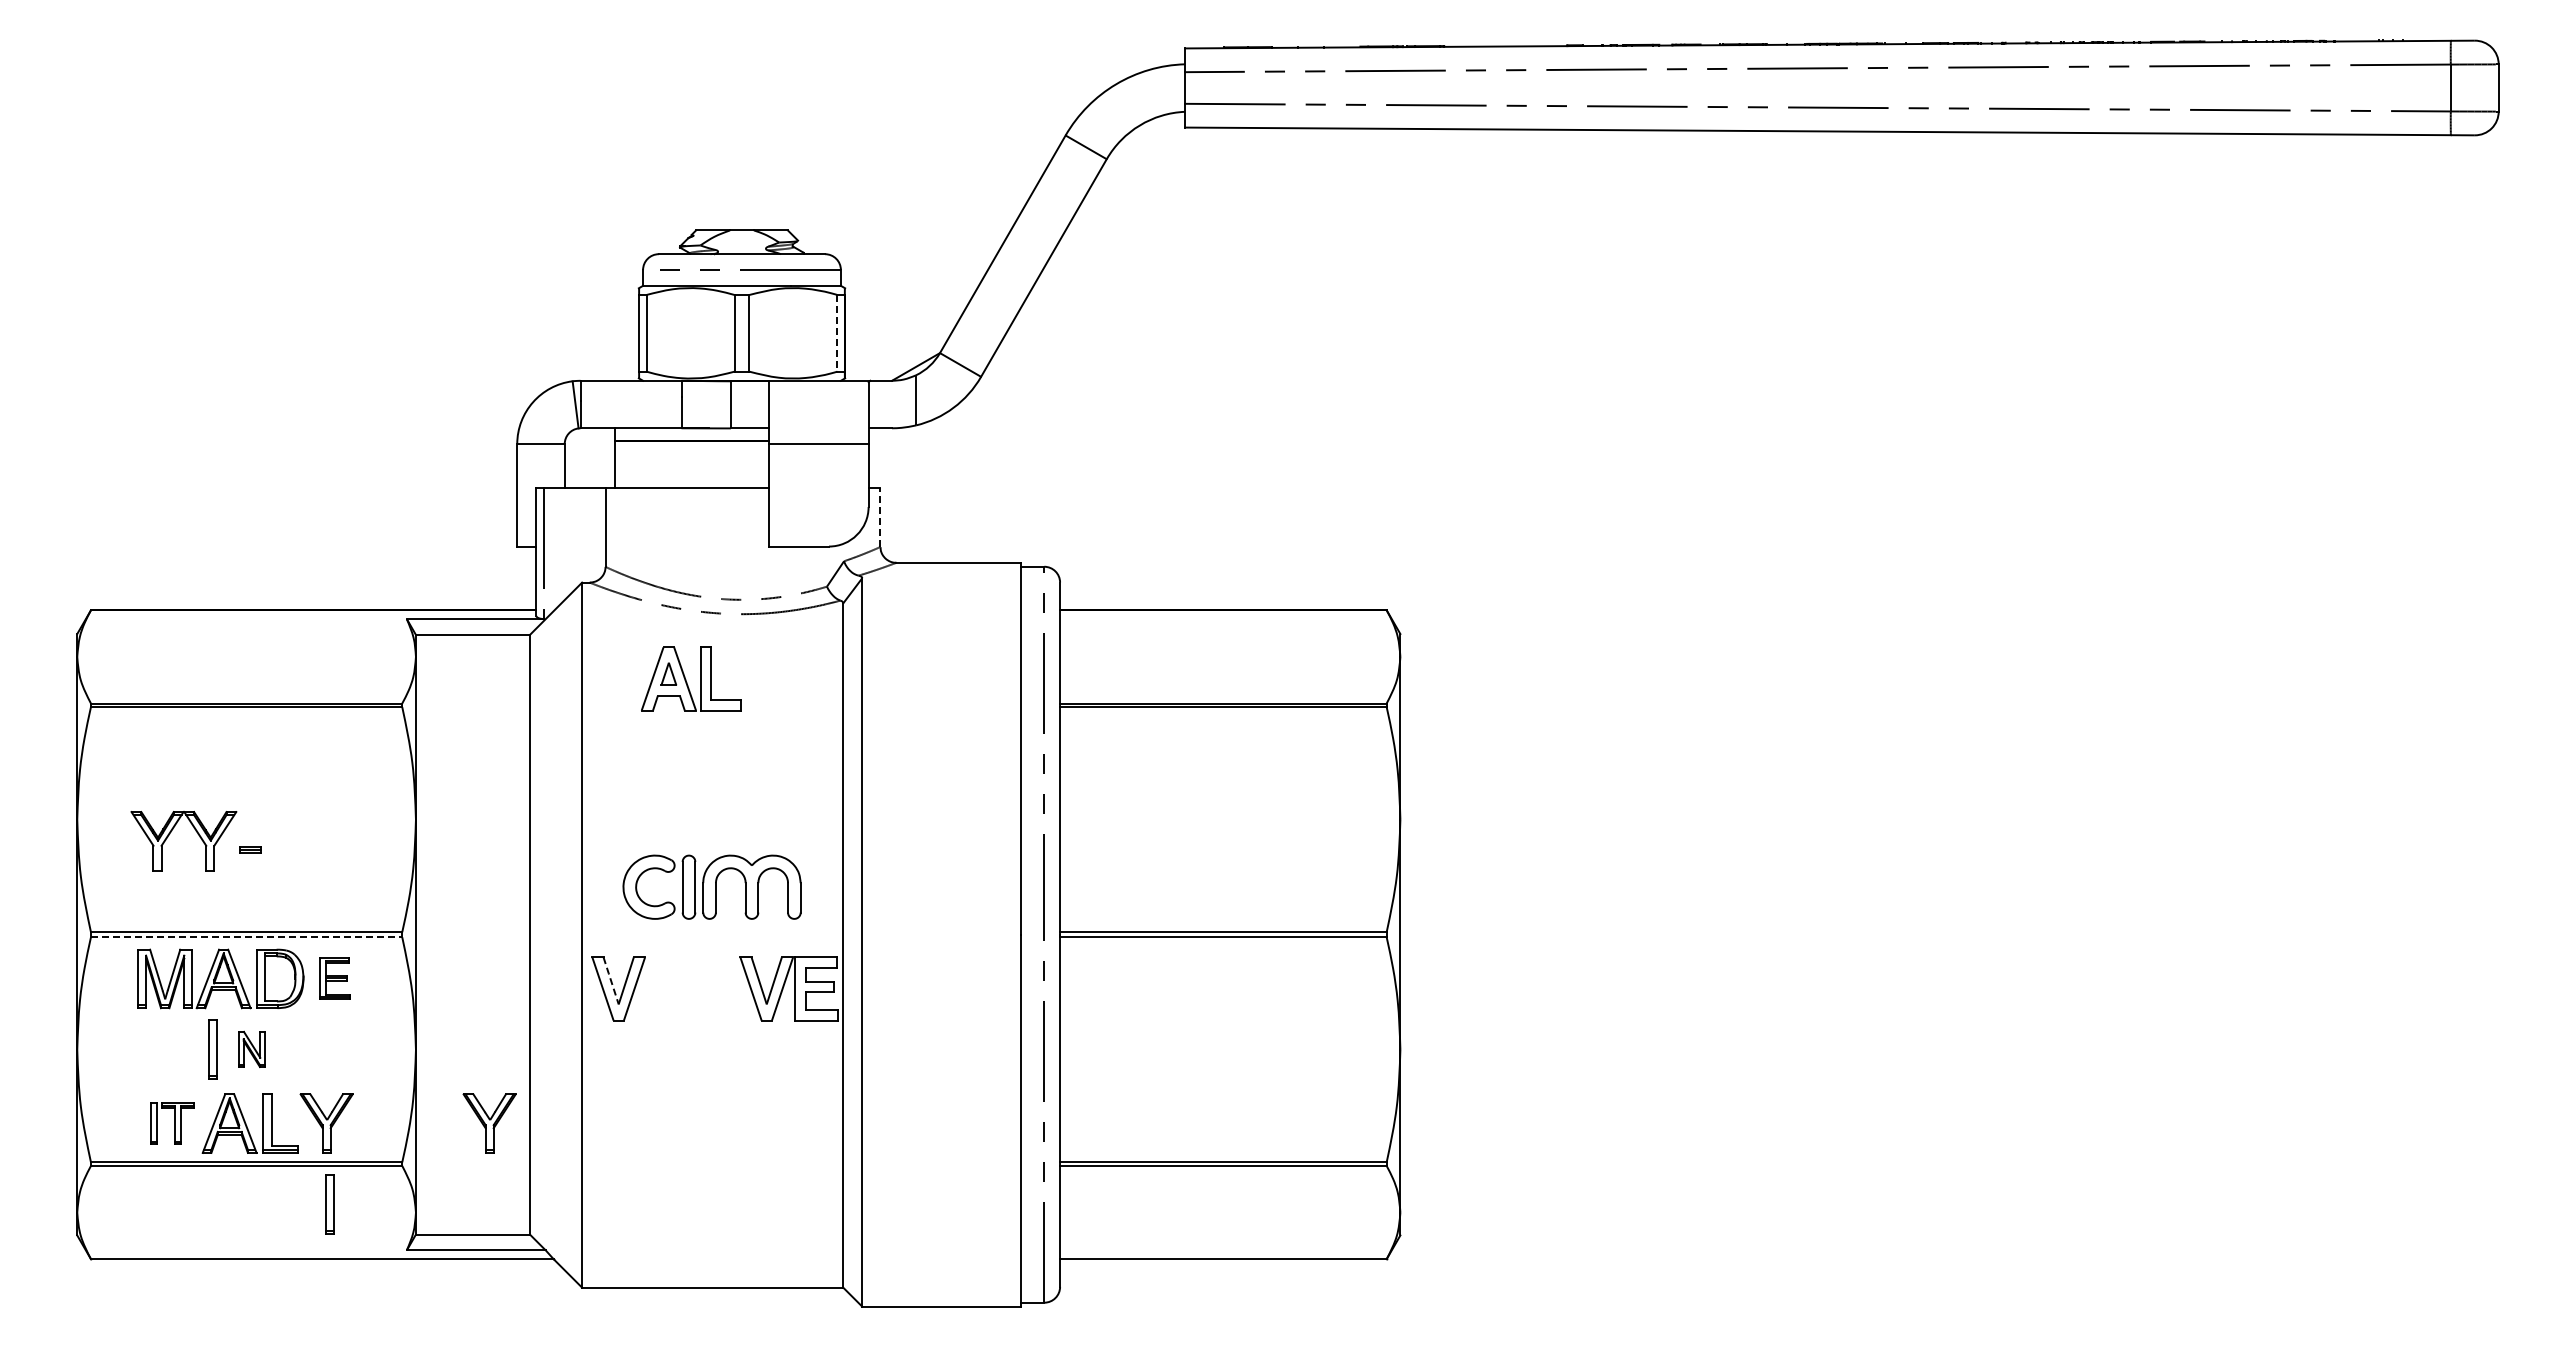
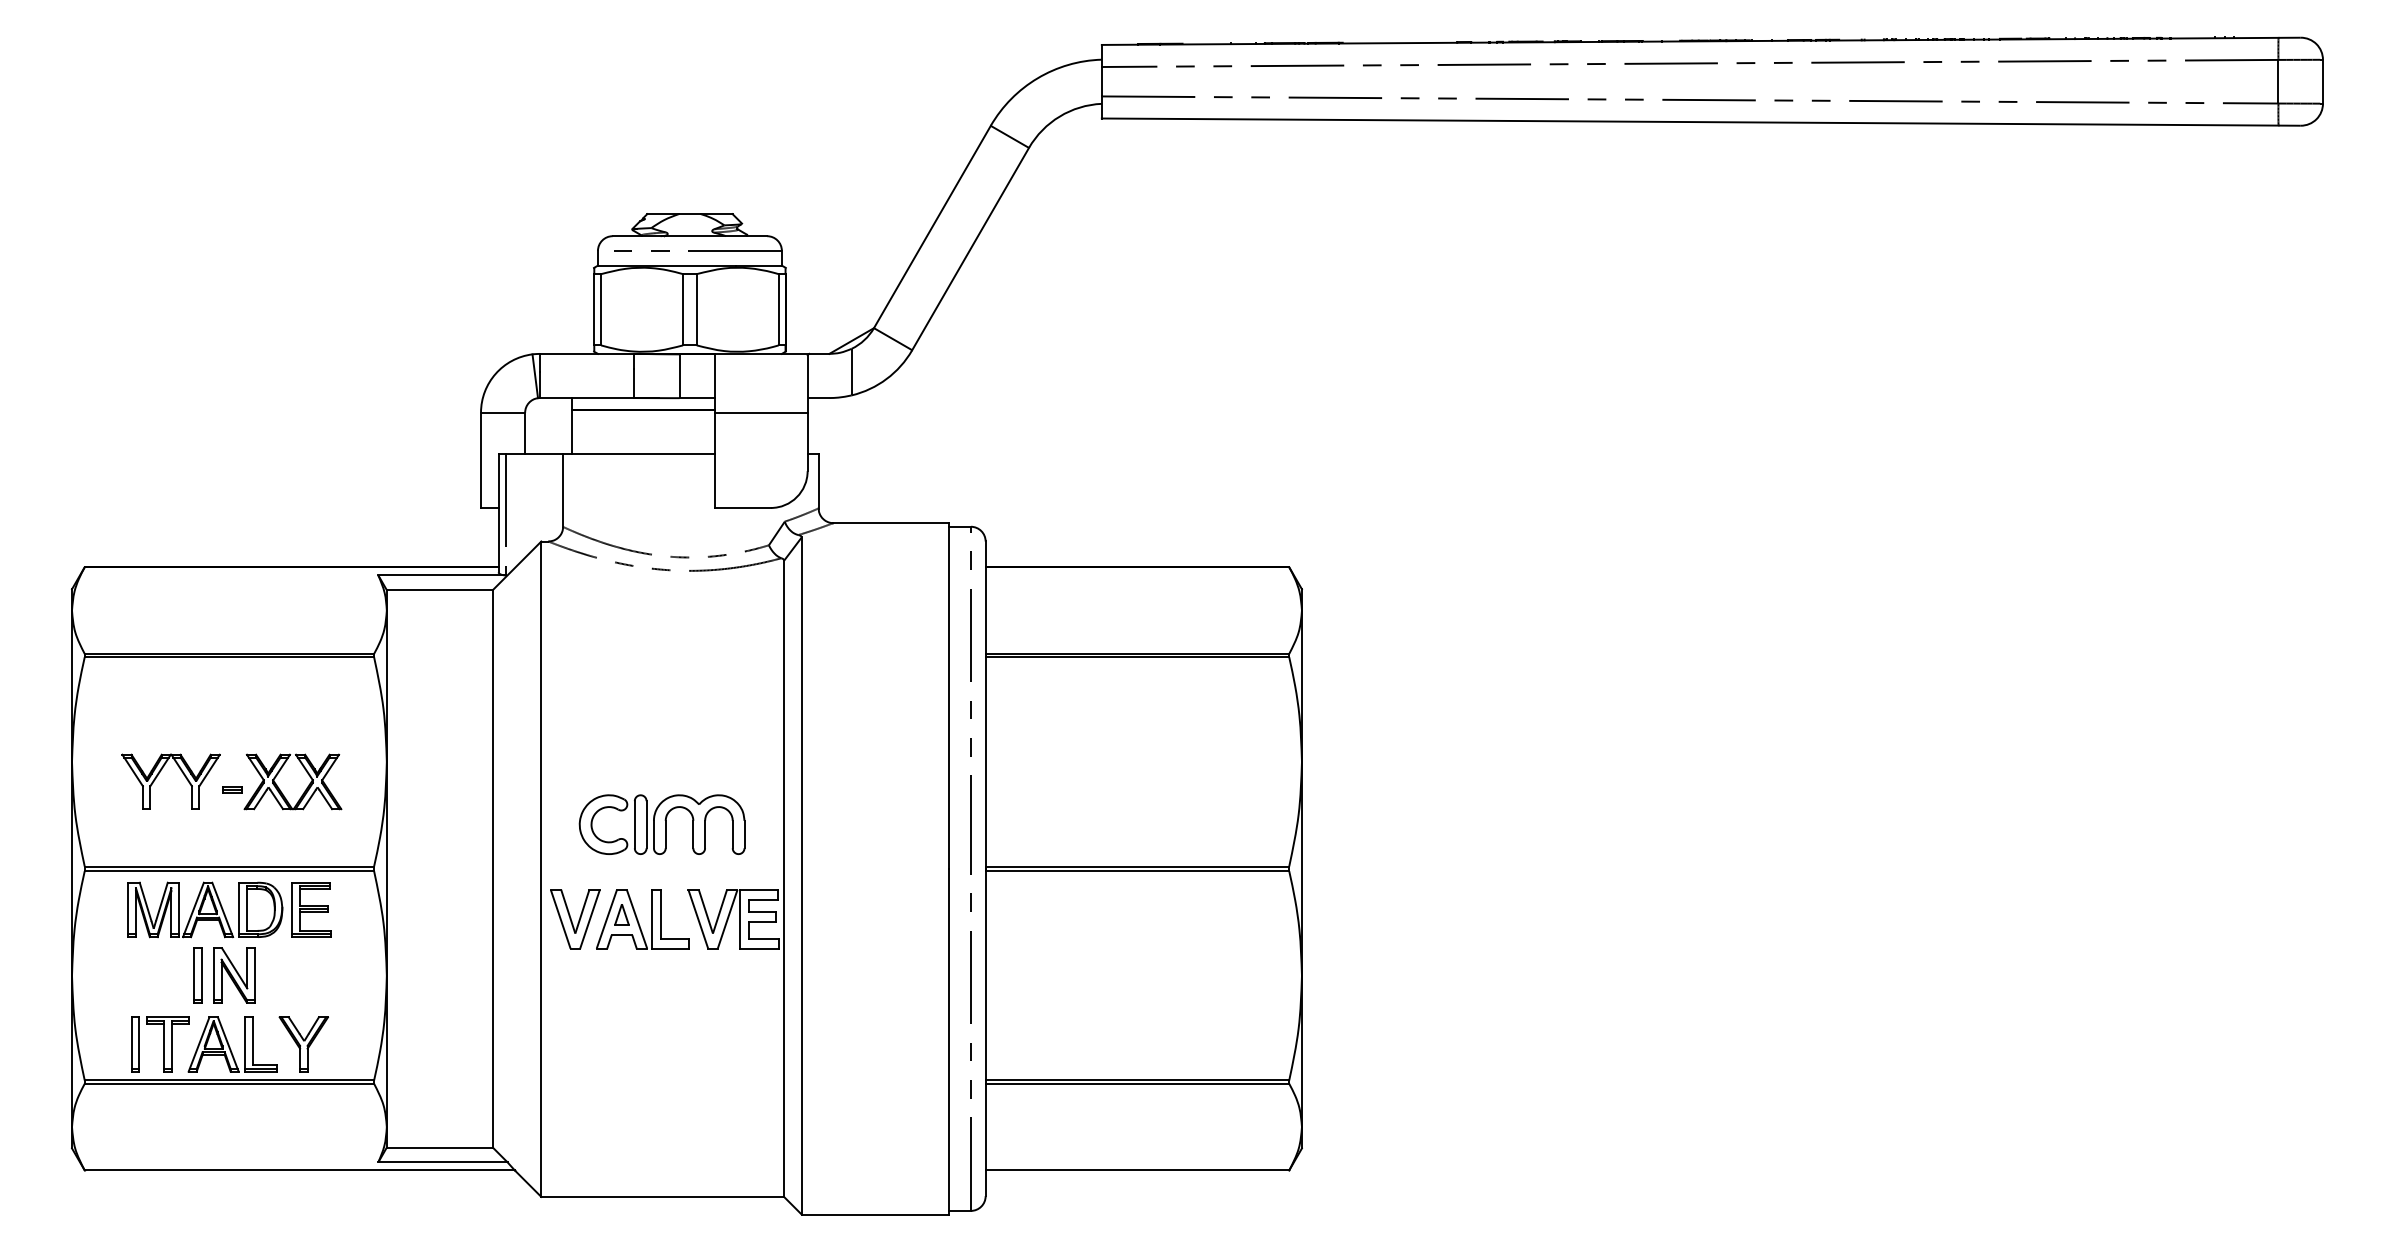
line: (837, 333) -> (778, 309), dashed -> solid
line: (880, 517) -> (818, 480), dashed -> solid
part: (691, 678) -> (642, 918), moved
part: (300, 847) -> (279, 787), added
line: (246, 937) -> (229, 871), dashed -> solid
part: (334, 978) -> (311, 909), size x1.43
line: (611, 981) -> (568, 912), dashed -> solid
part: (251, 1049) -> (233, 975), size x1.67
part: (172, 1123) -> (160, 1044), size x1.43
part: (489, 1123) -> (455, 1044), removed
part: (329, 1204) -> (306, 1119), removed

